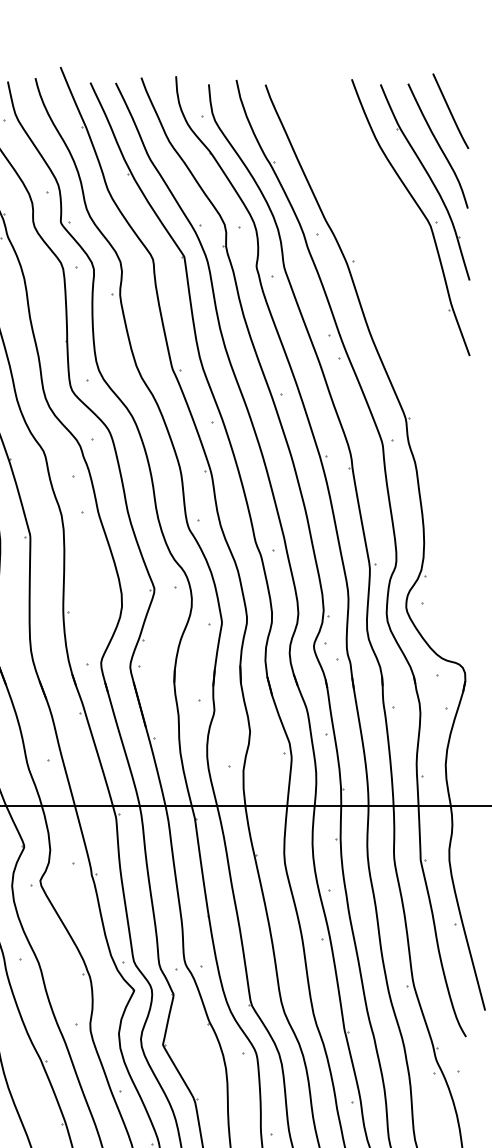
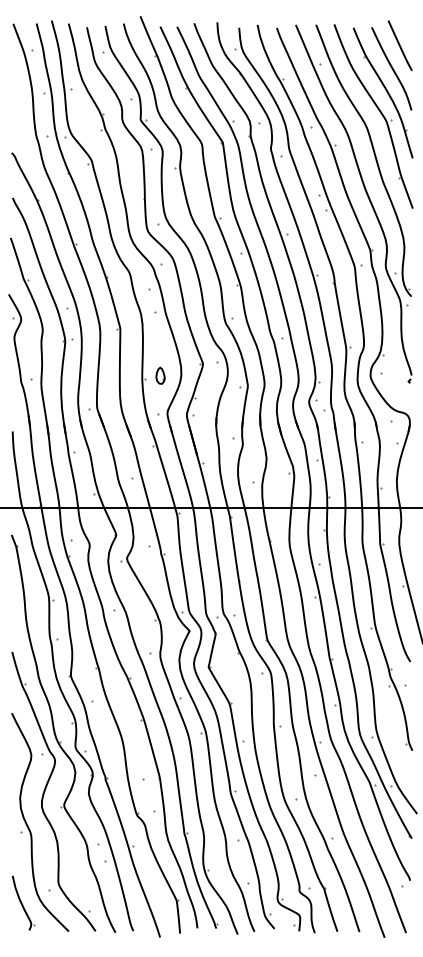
part: (401, 339) -> (367, 197), added
part: (90, 606) -> (160, 375), added

